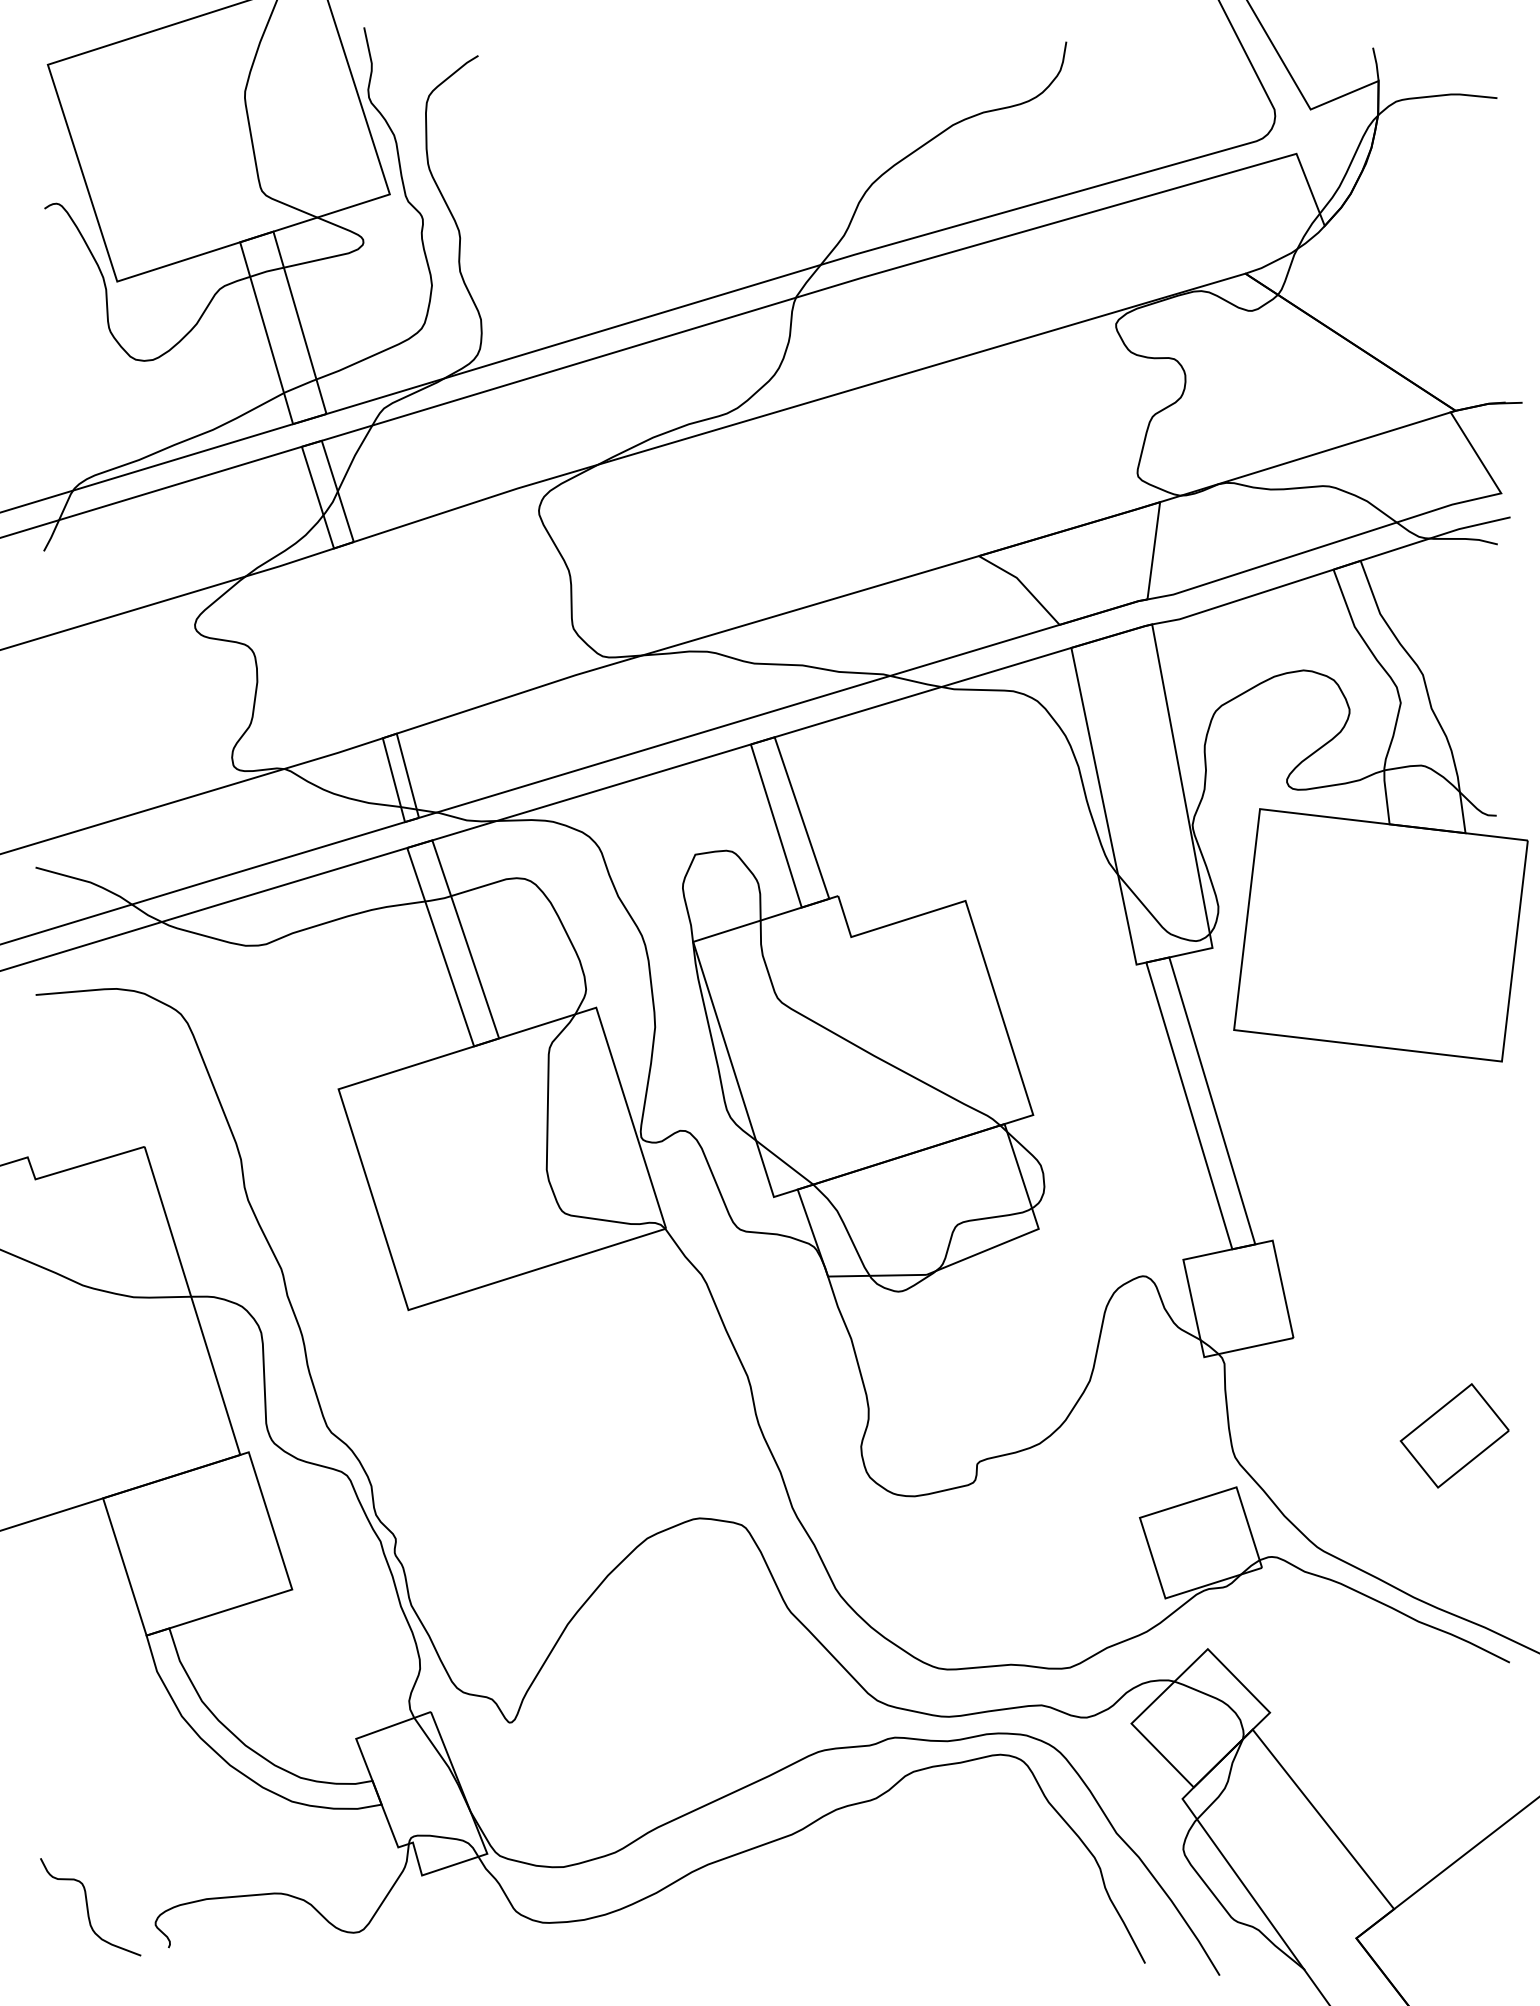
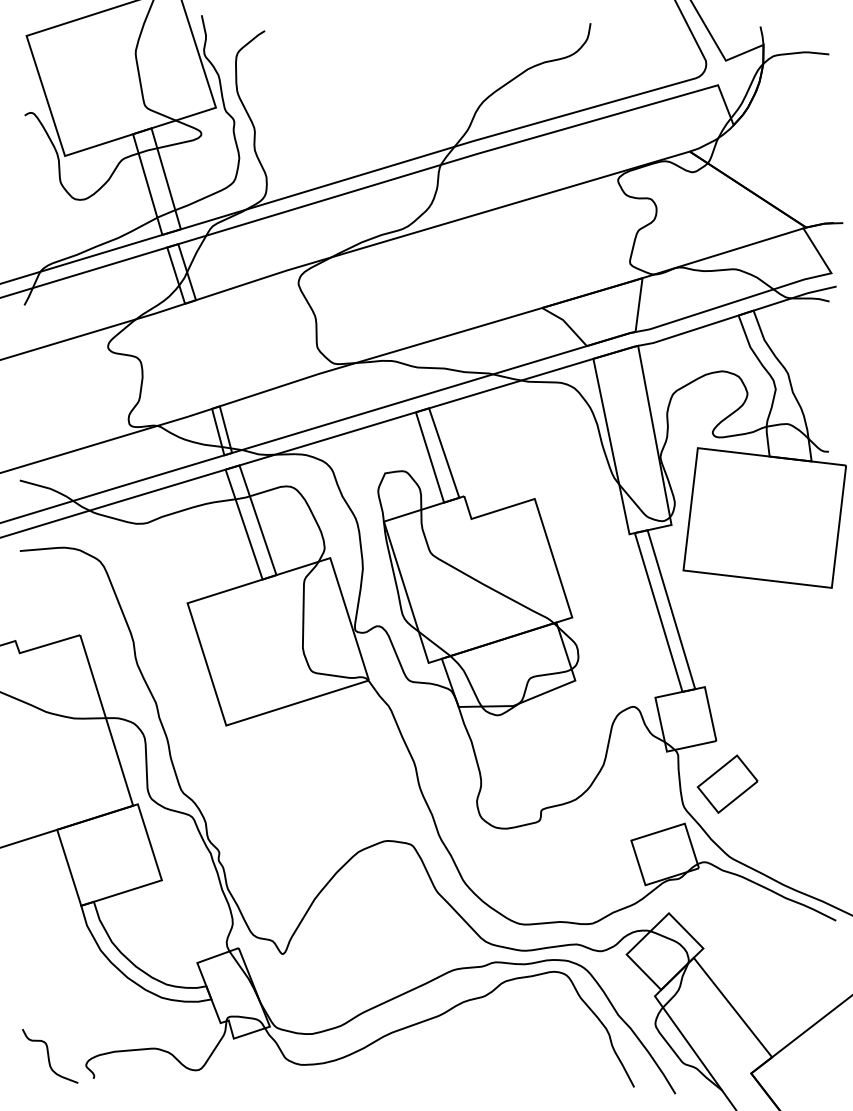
part: (1454, 1434) -> (727, 783), moved

